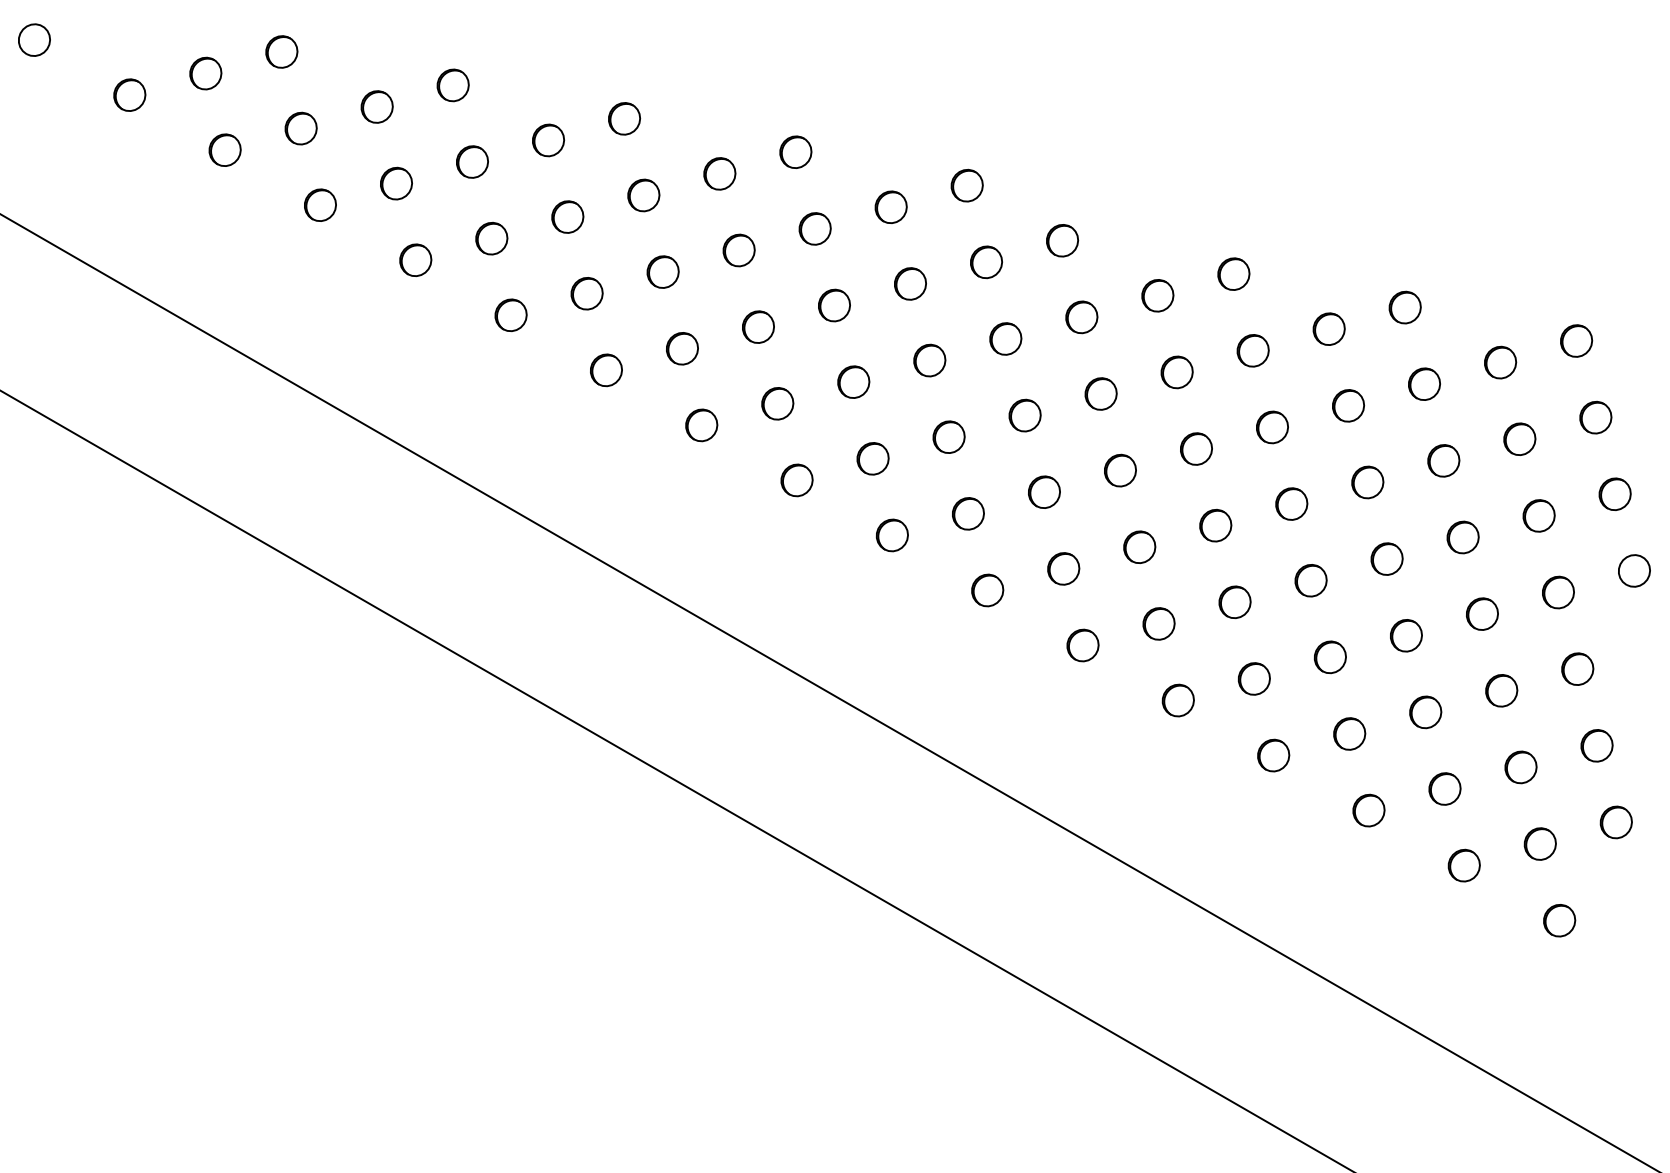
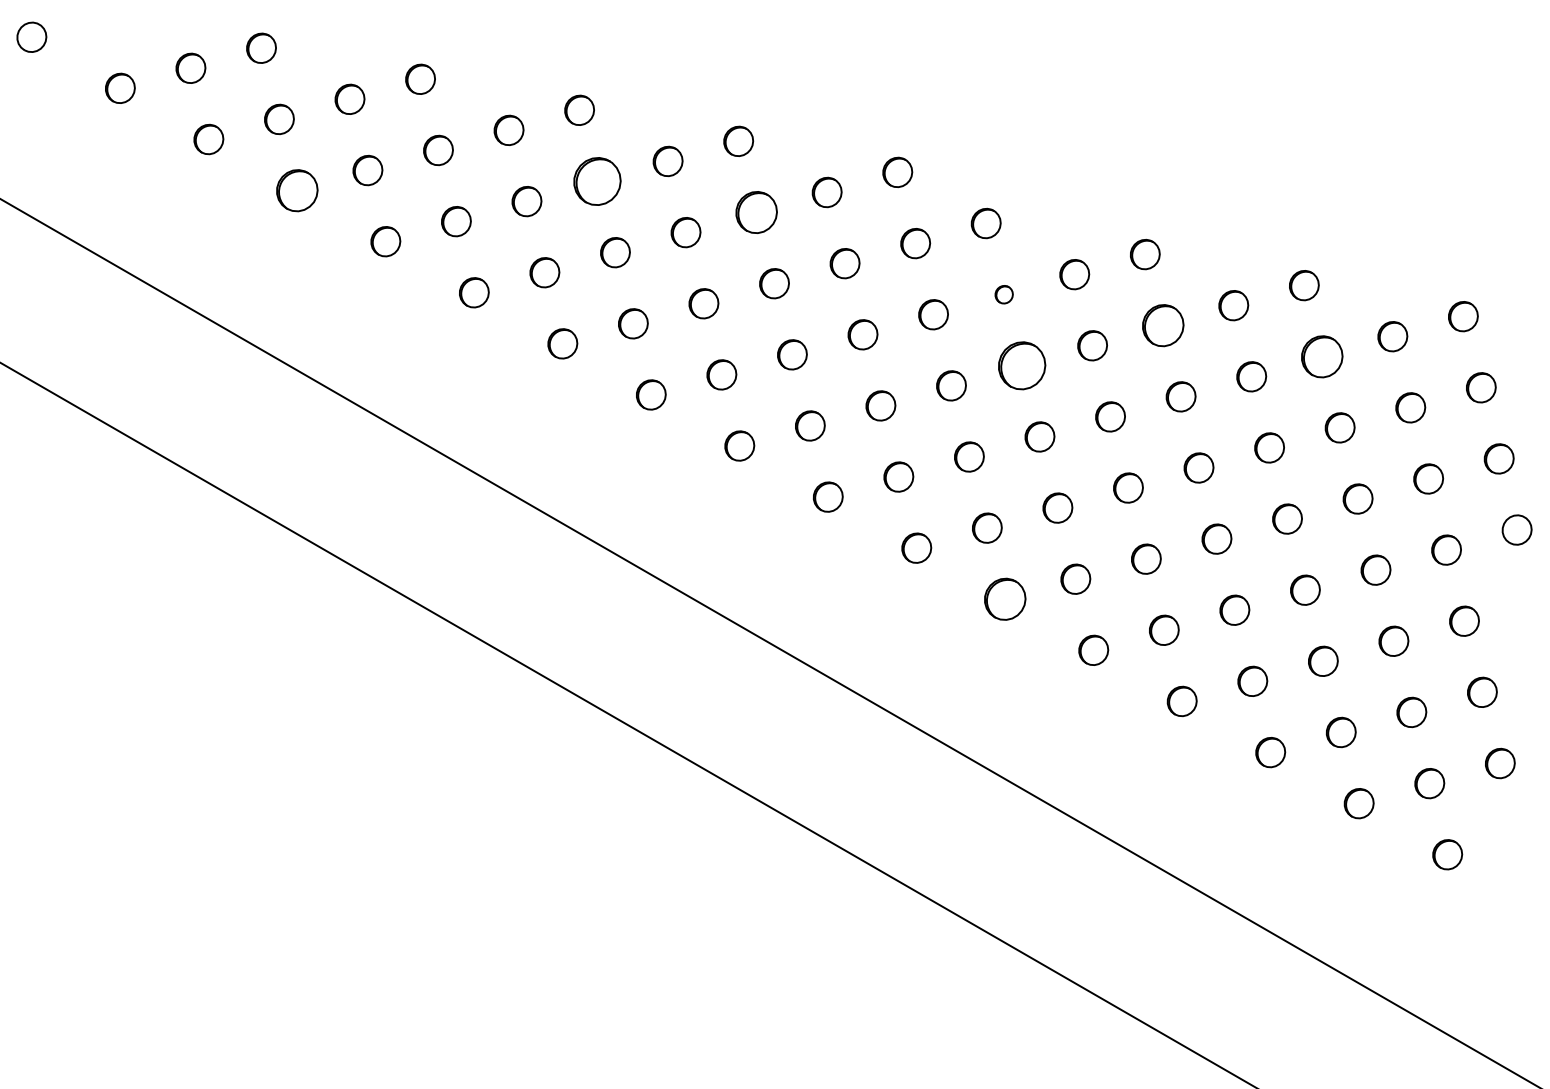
part: (643, 195) -> (597, 181), size x1.6
part: (320, 204) -> (297, 189), size x1.4
part: (814, 228) -> (755, 212), size x1.4
part: (1081, 317) -> (1003, 294), size x0.6
part: (1252, 350) -> (1162, 325), size x1.4
part: (1424, 383) -> (1322, 356), size x1.4
part: (1100, 393) -> (1021, 365), size x1.6
part: (1082, 645) -> (1004, 599), size x1.4

